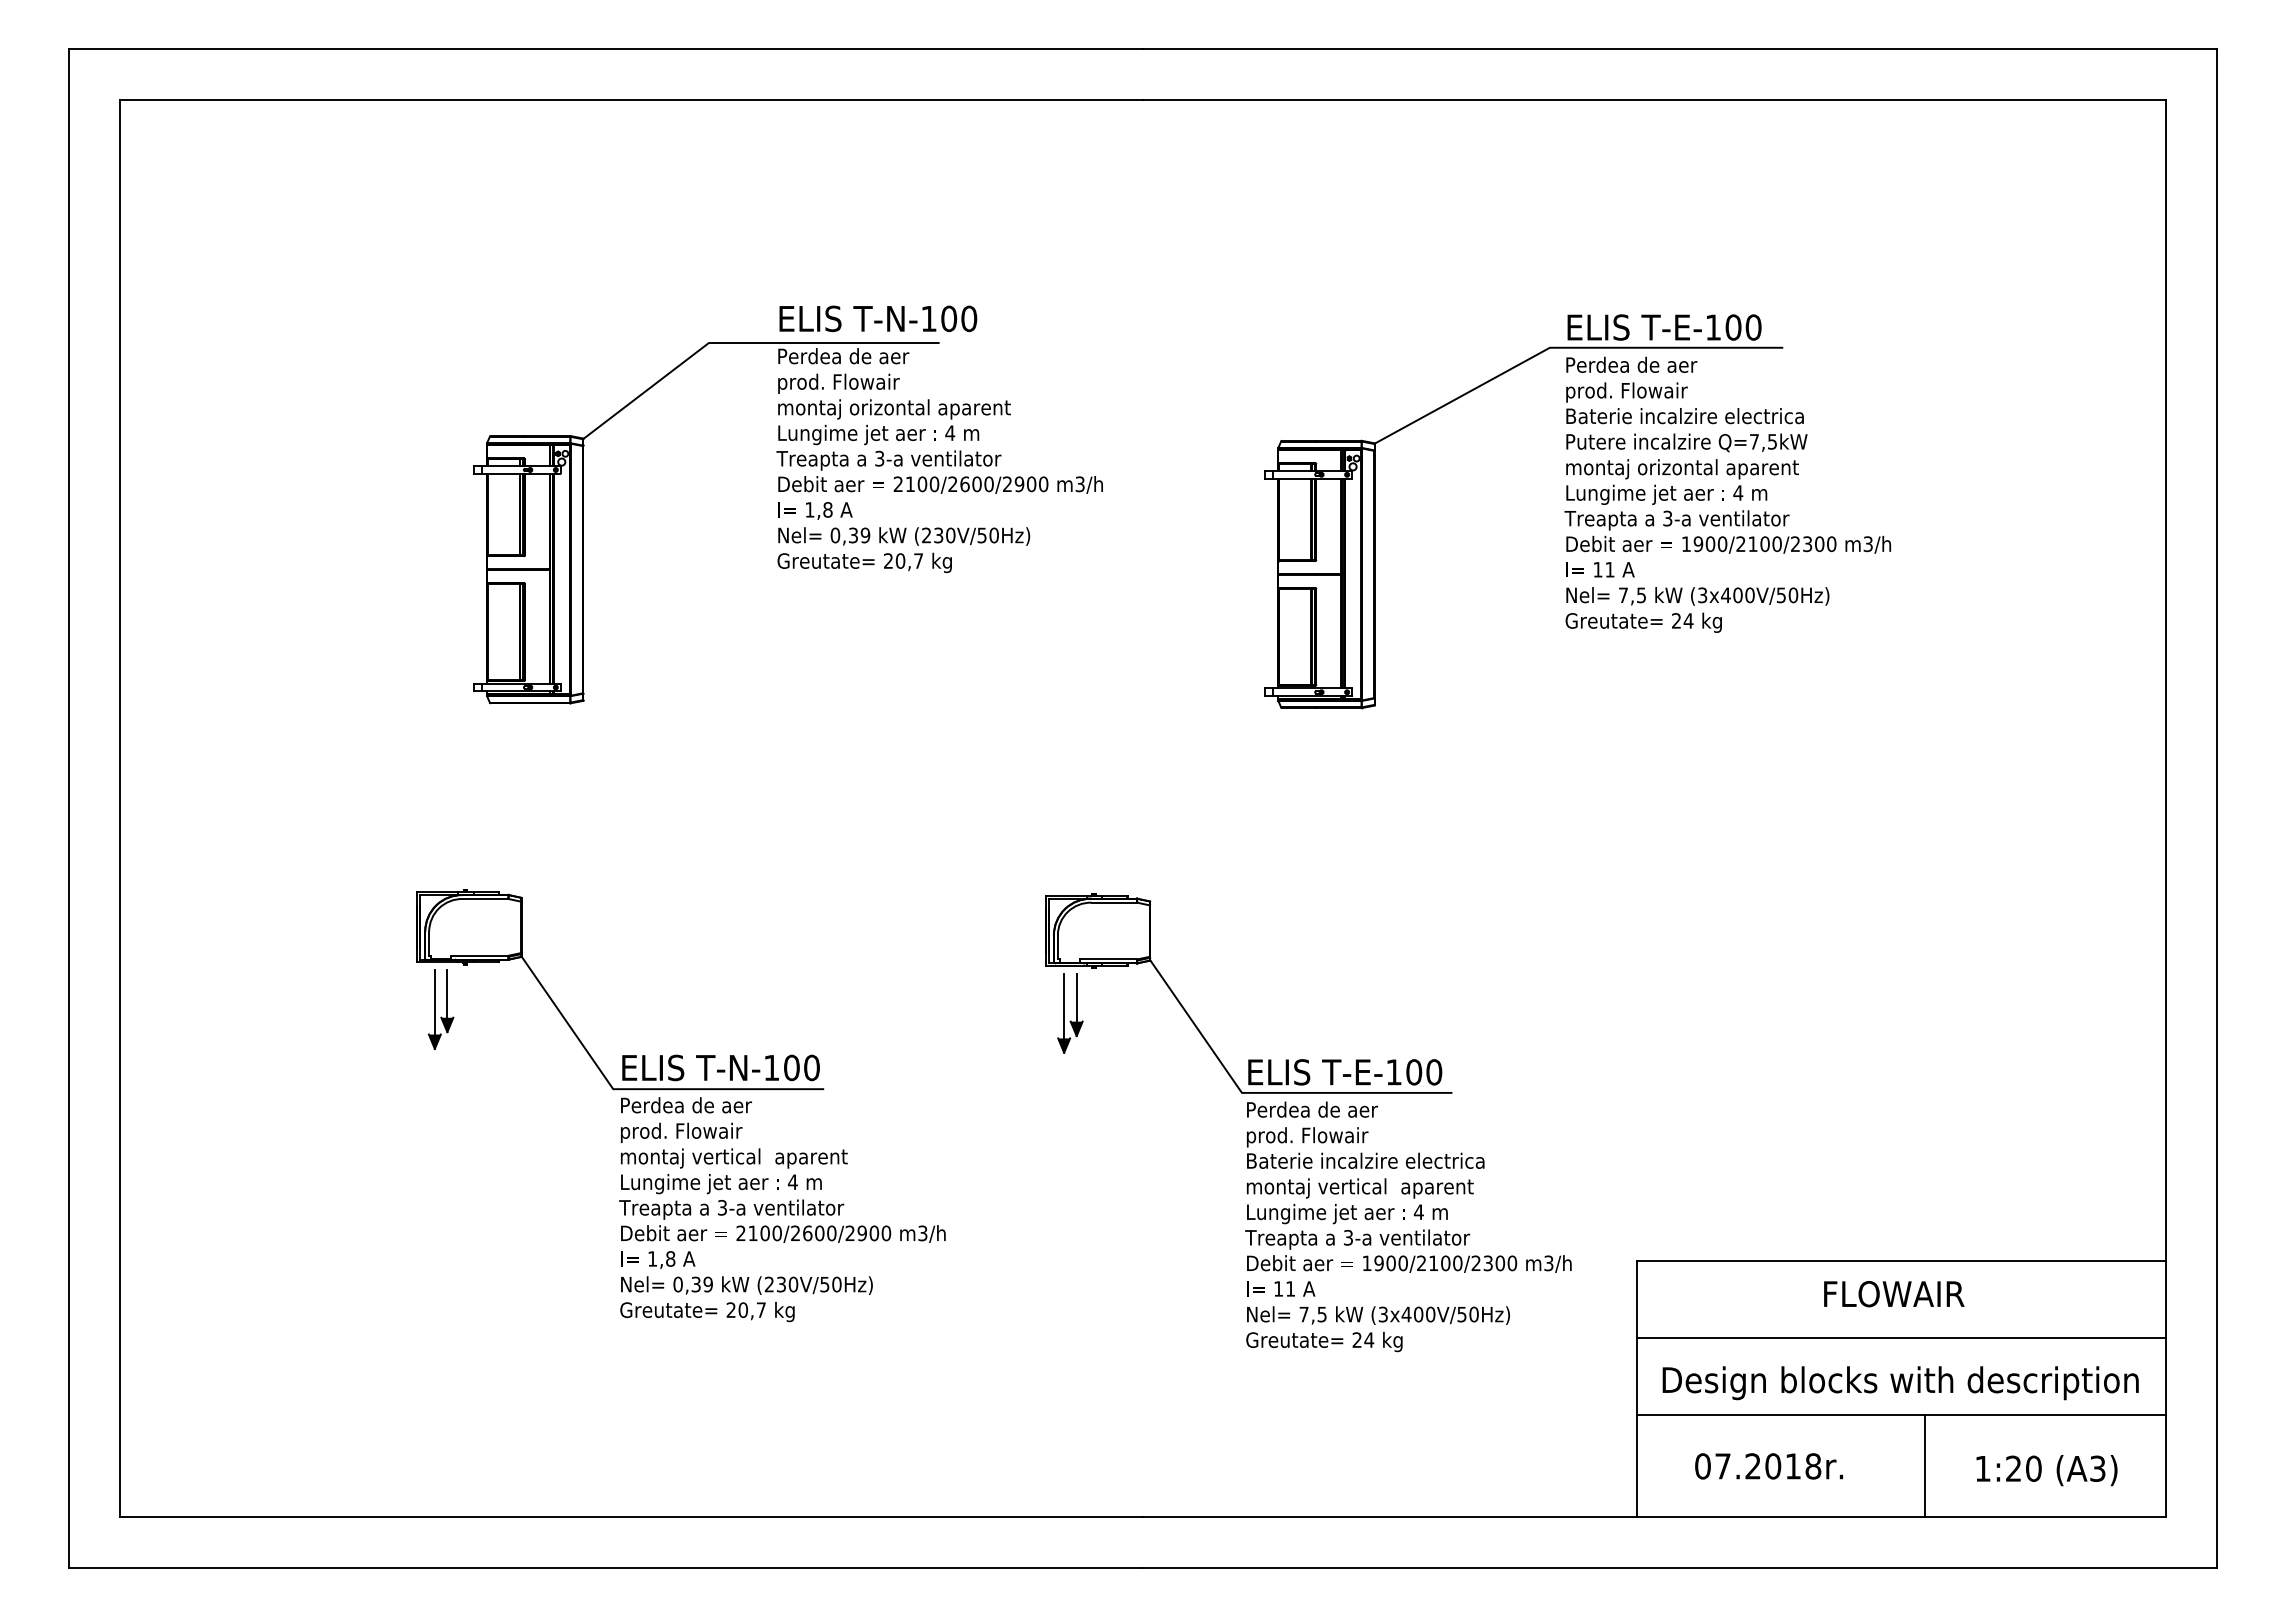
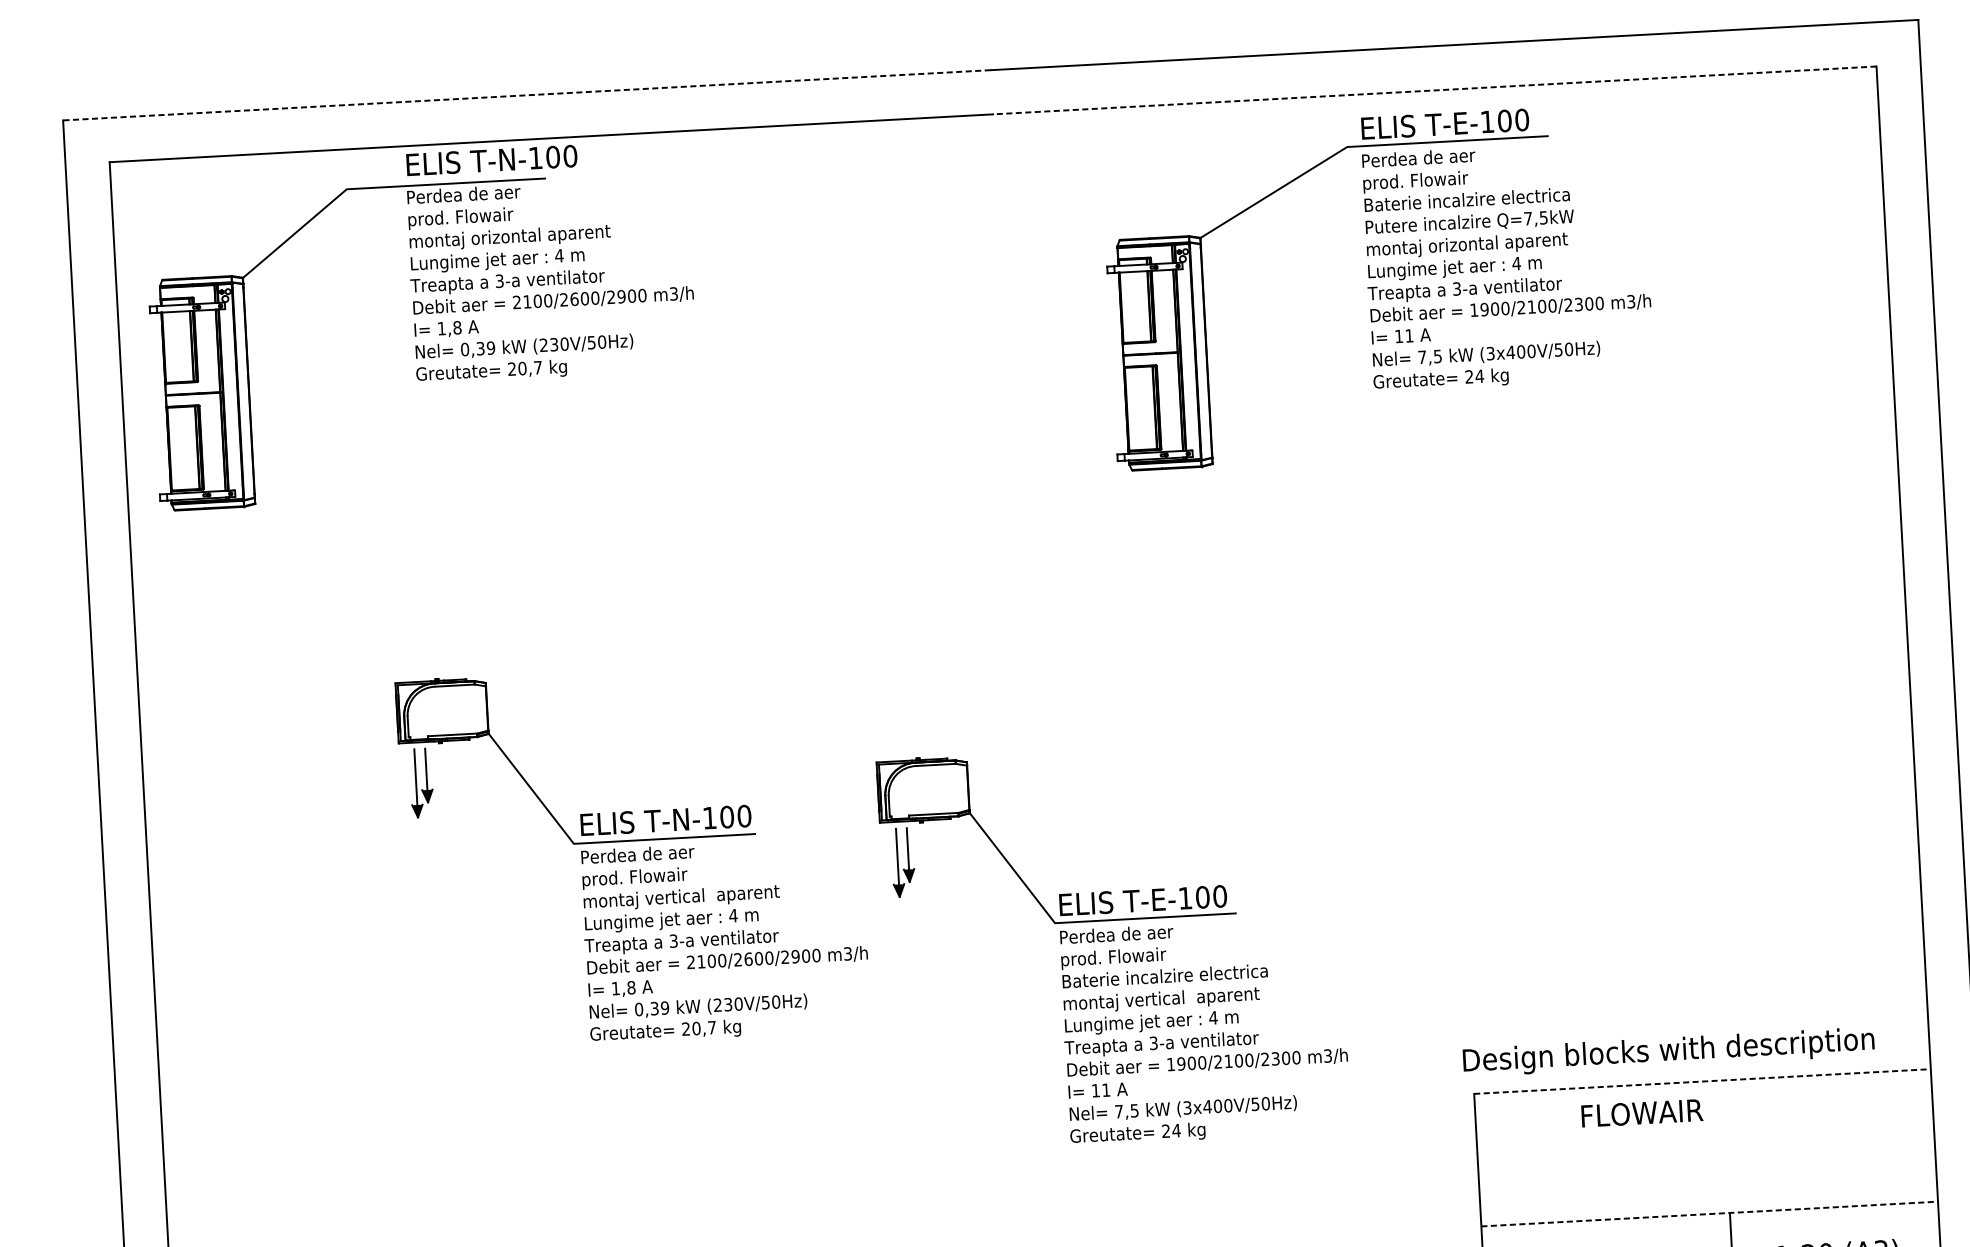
line: (605, 48) -> (526, 95), solid -> dashed
line: (1654, 99) -> (1434, 90), solid -> dashed
part: (787, 504) -> (422, 325), moved
part: (1577, 511) -> (1378, 287), moved
part: (680, 1105) -> (632, 854), moved
part: (1308, 1122) -> (1113, 945), moved
line: (1902, 1261) -> (1703, 1081), solid -> dashed
text: (1894, 1294) -> (1642, 1113), moved
line: (1901, 1338) -> (1705, 1148), removed
text: (1900, 1383) -> (1668, 1052), moved
line: (1902, 1414) -> (1710, 1213), solid -> dashed

